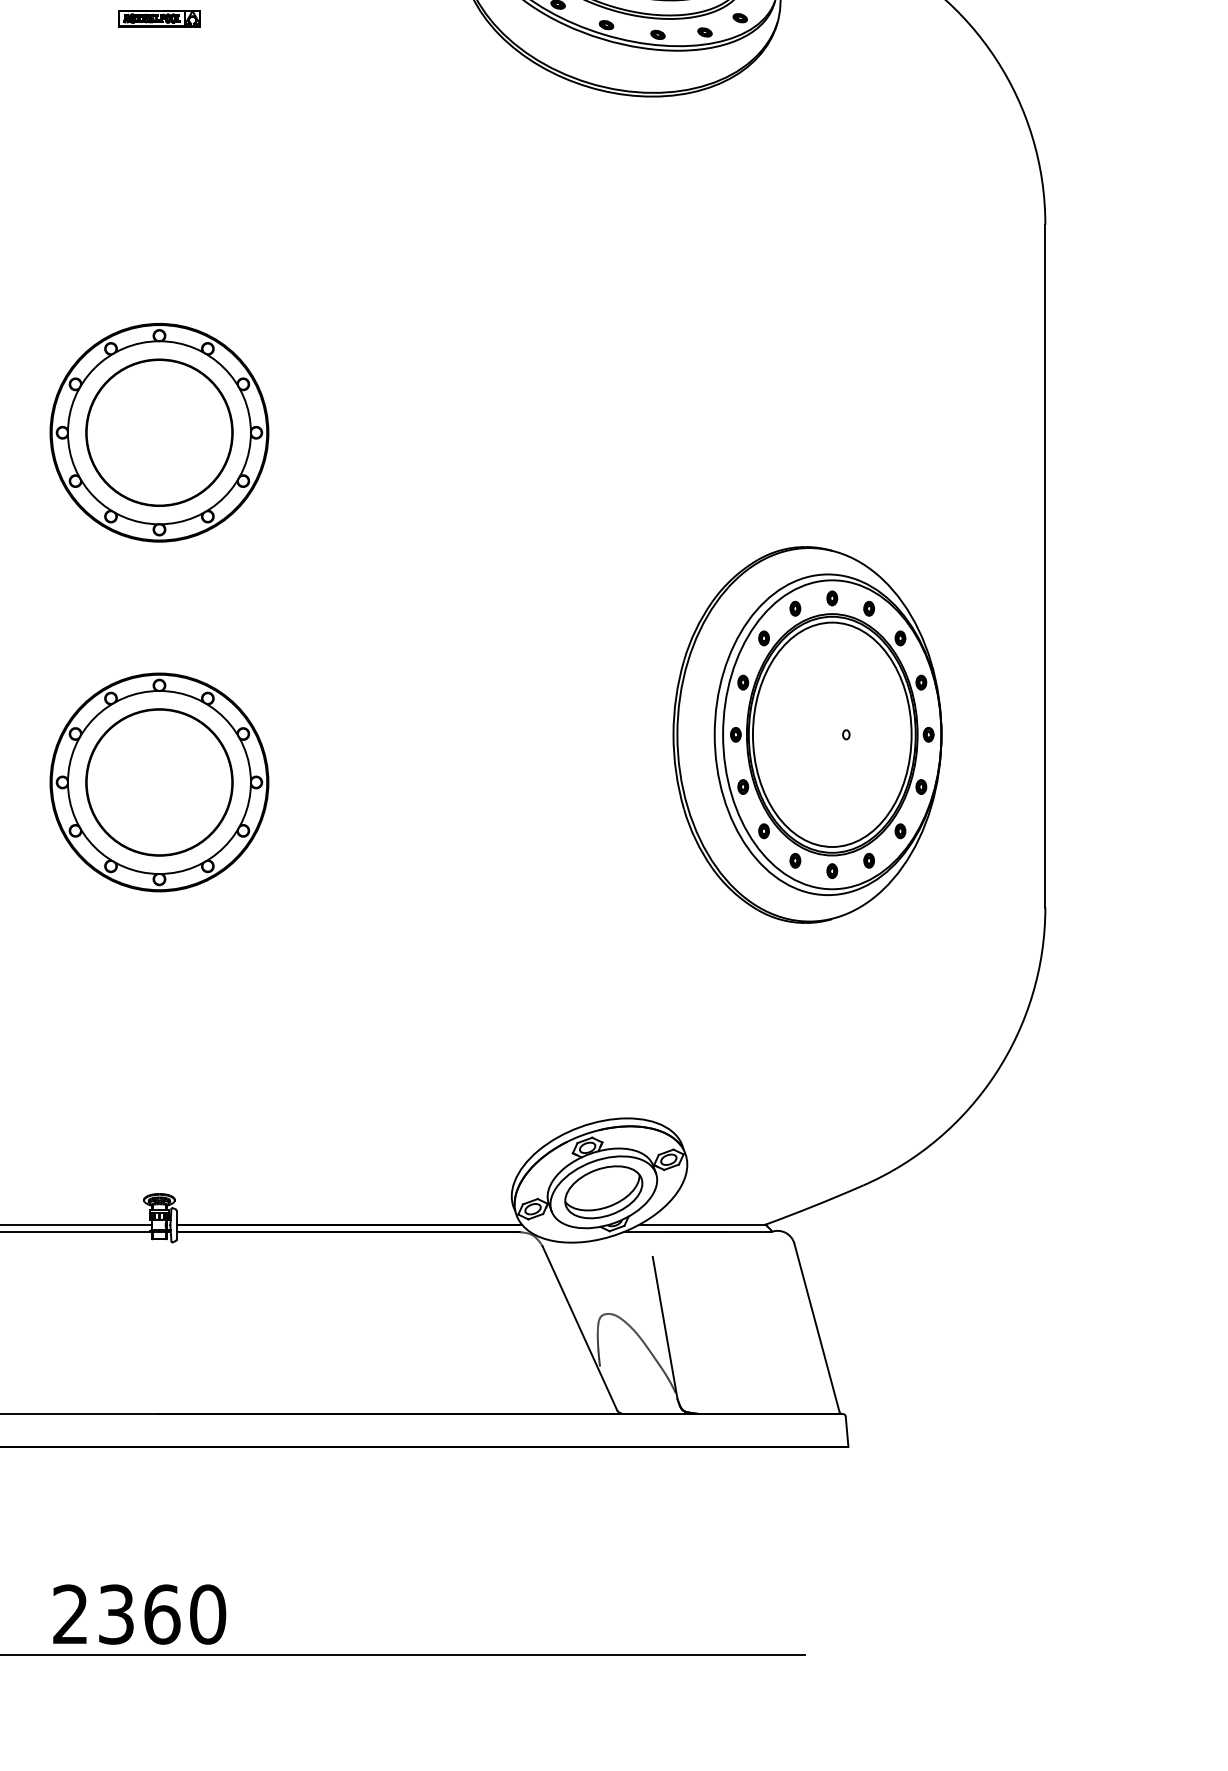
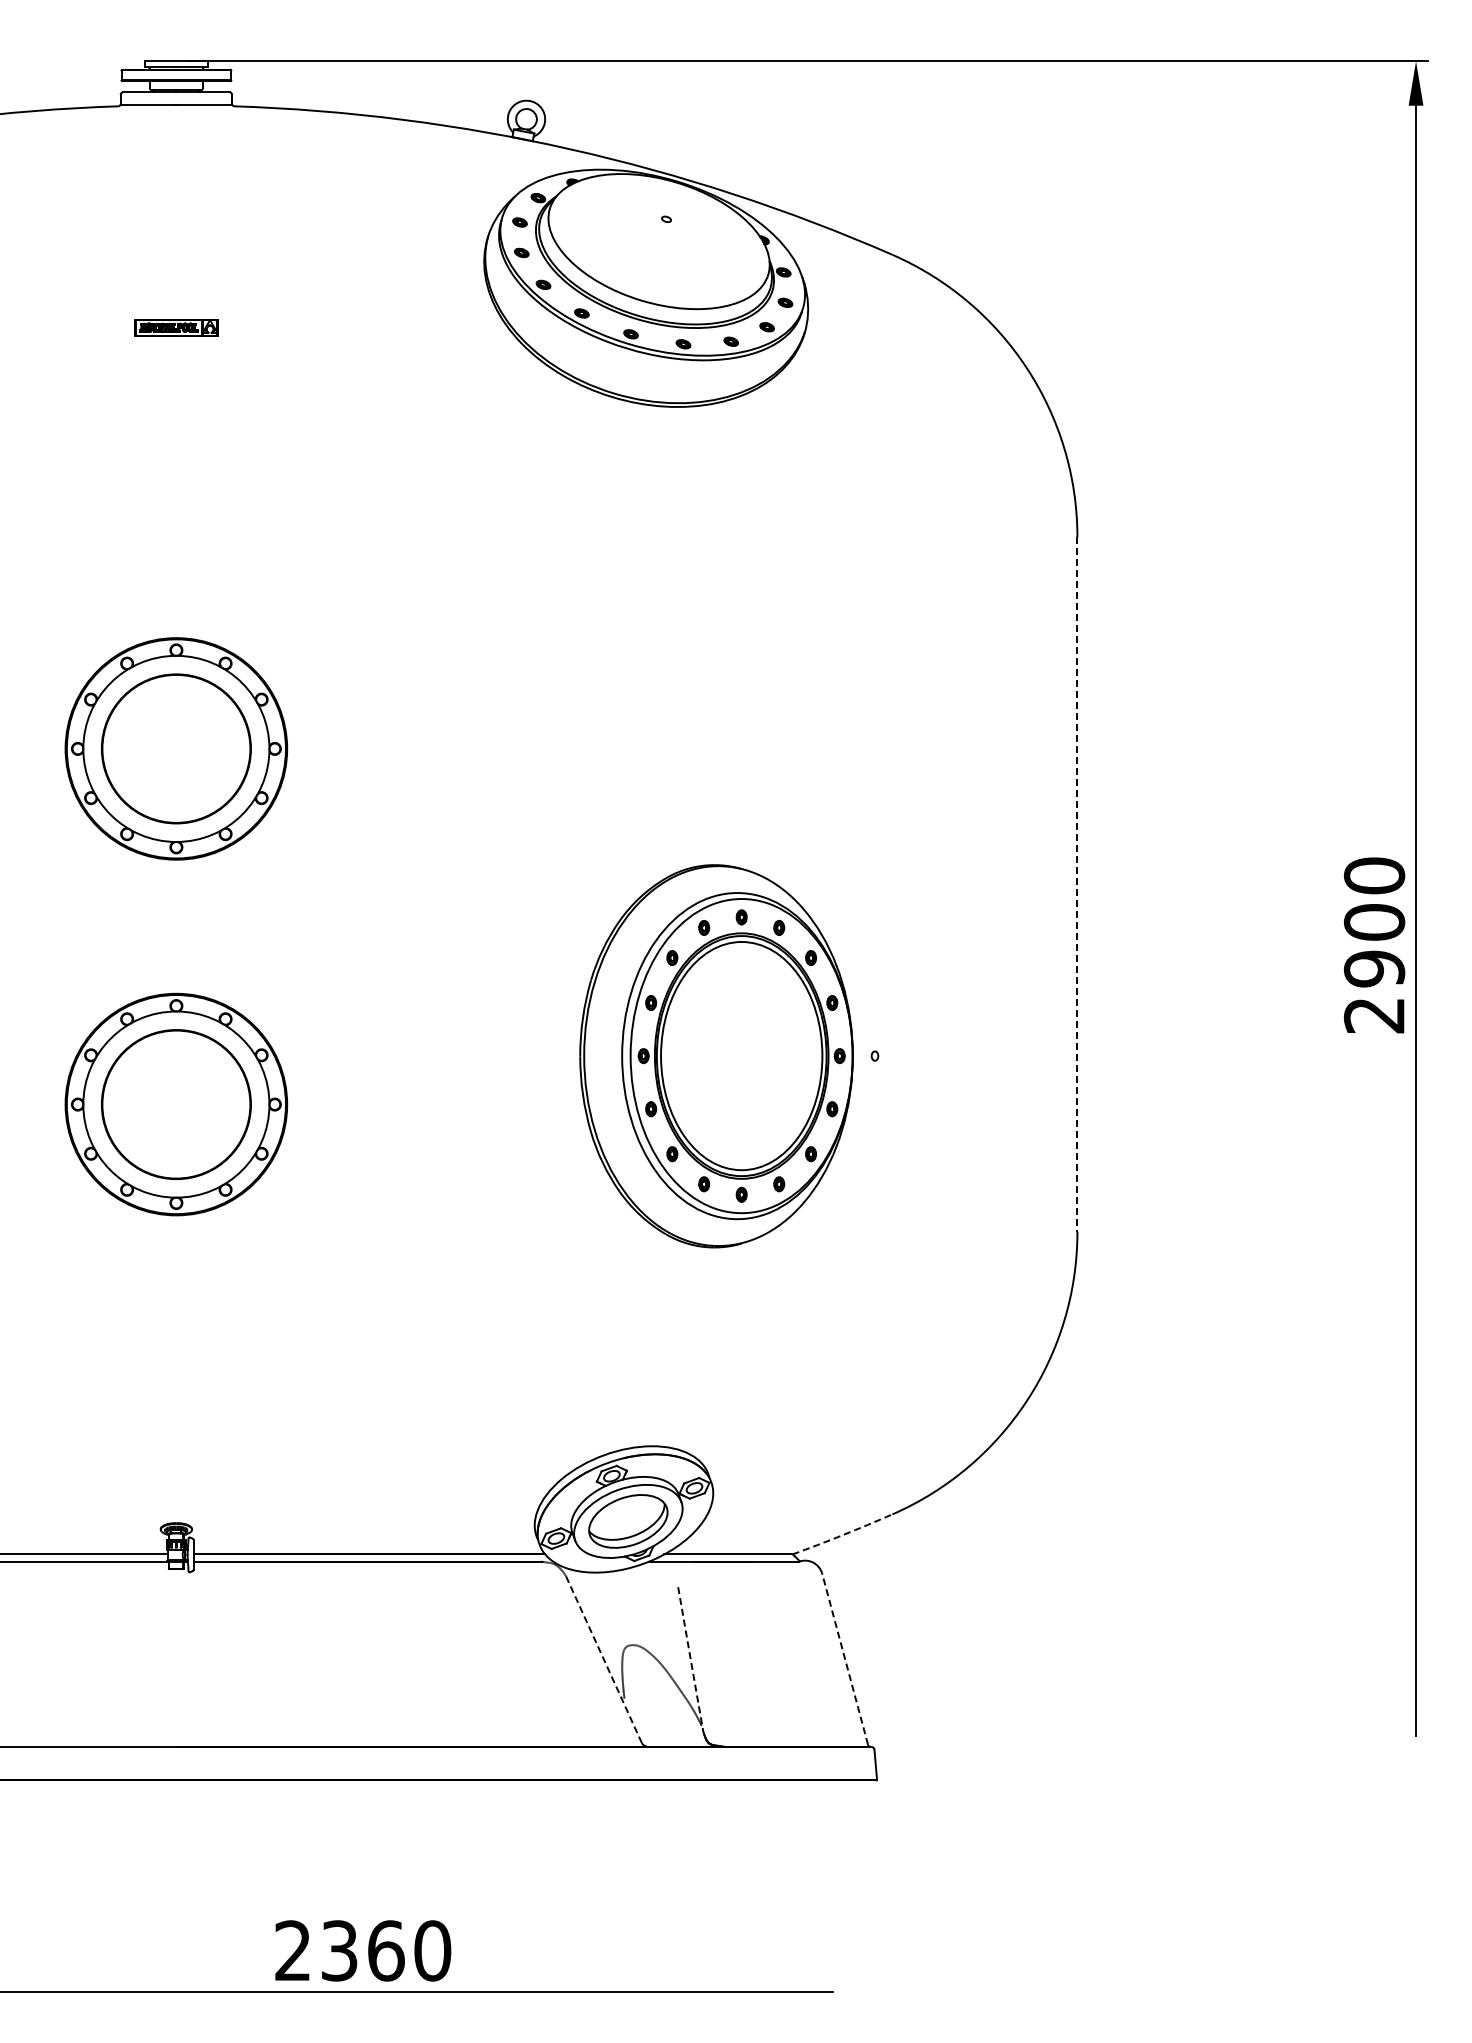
line: (1045, 567) -> (1077, 885), solid -> dashed
part: (807, 735) -> (716, 1056), moved
arc: (814, 1206) -> (842, 1535), solid -> dashed
line: (579, 1328) -> (603, 1659), solid -> dashed
line: (664, 1328) -> (690, 1659), solid -> dashed
line: (817, 1328) -> (845, 1659), solid -> dashed
text: (139, 1614) -> (363, 1950), moved

